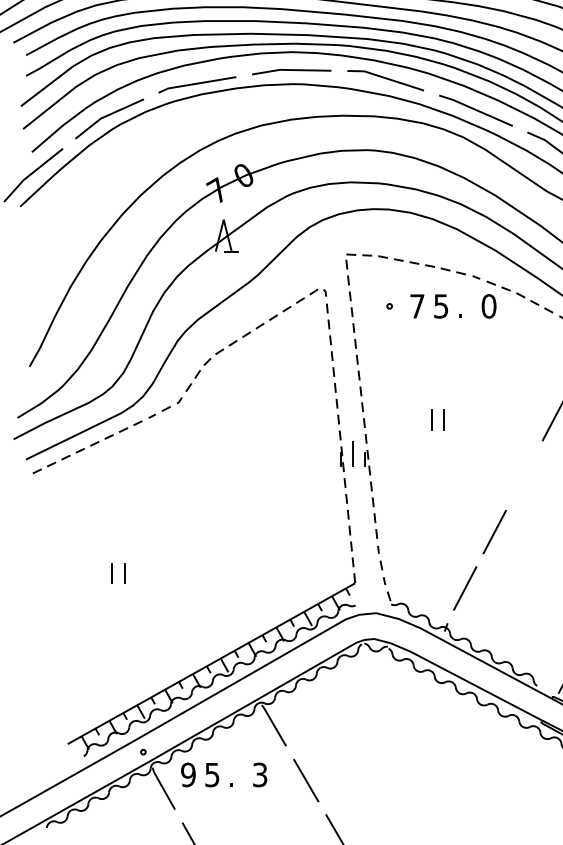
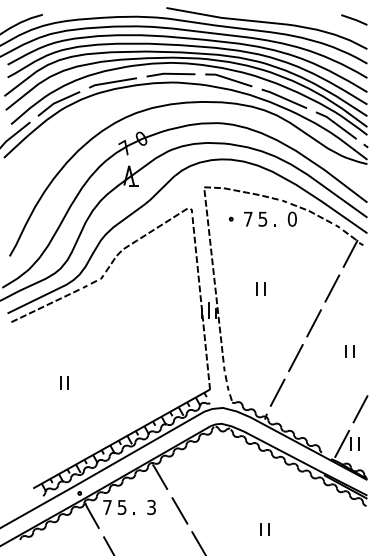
line: (523, 475) -> (313, 323), added
text: (188, 773) -> (107, 506), 9 -> 7
part: (443, 810) -> (264, 529), added

